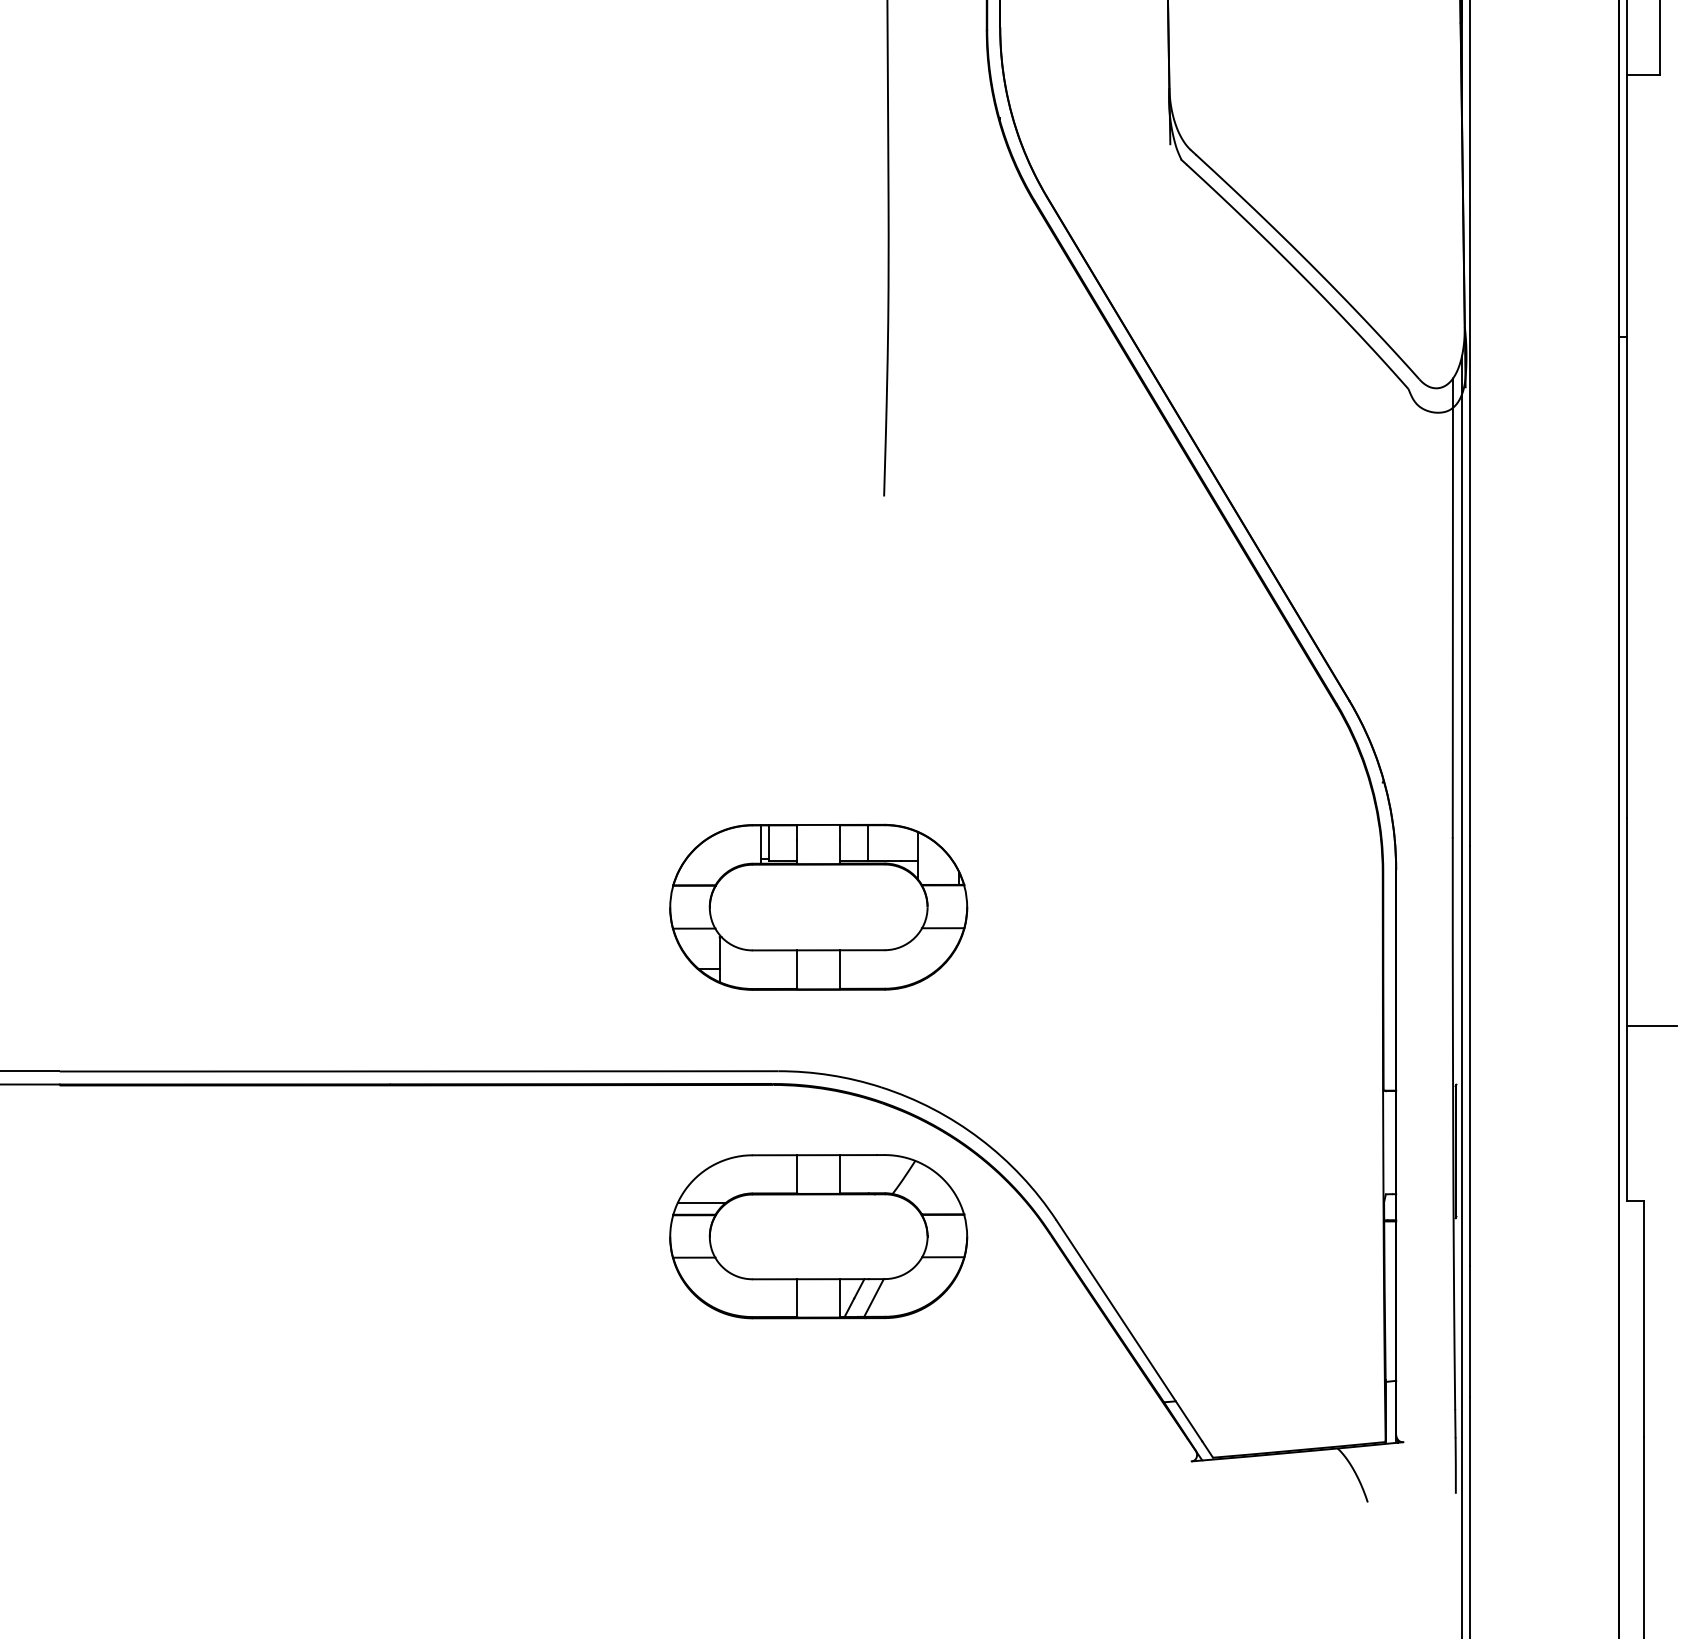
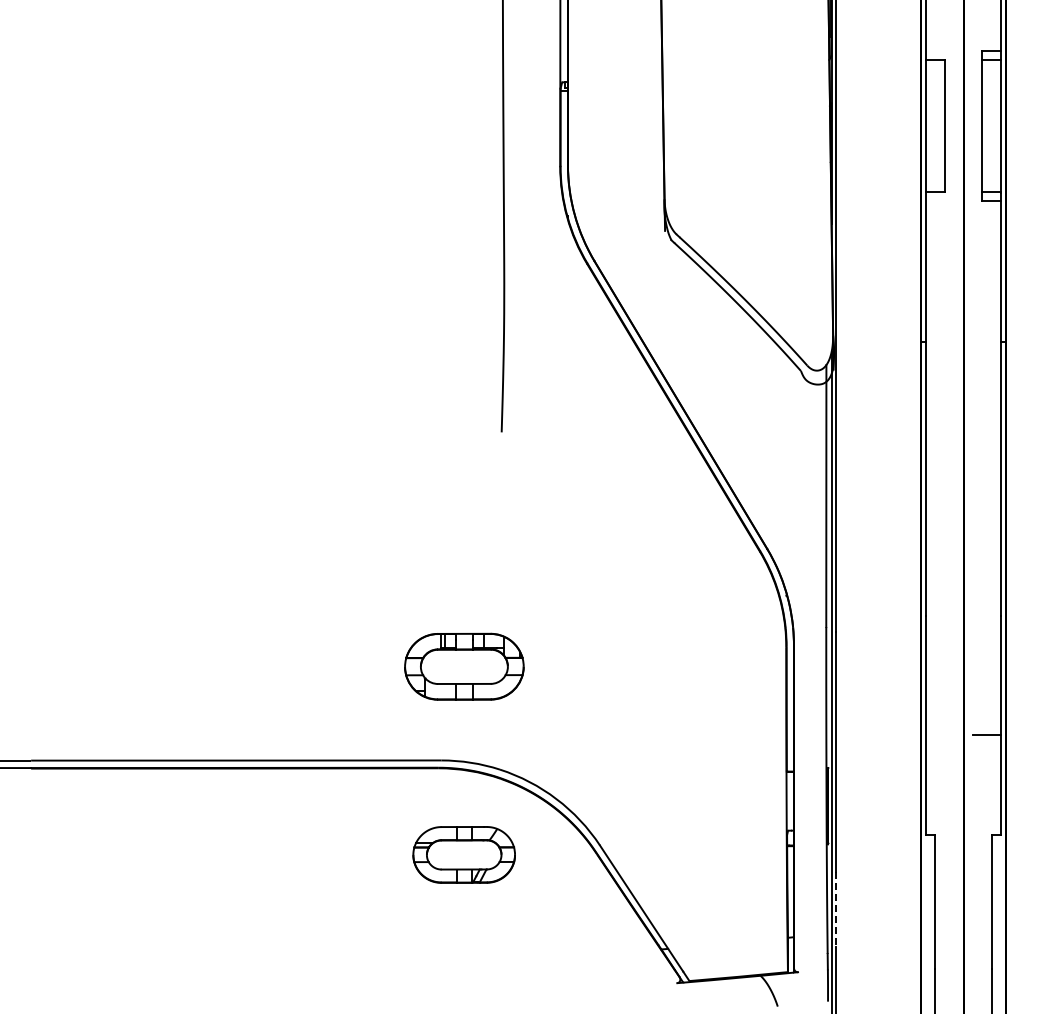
part: (818, 906) -> (464, 666), size x0.7
line: (1651, 1025) -> (939, 734), removed
part: (817, 1235) -> (463, 854), size x0.6
line: (1470, 1332) -> (836, 909), solid -> dashed

